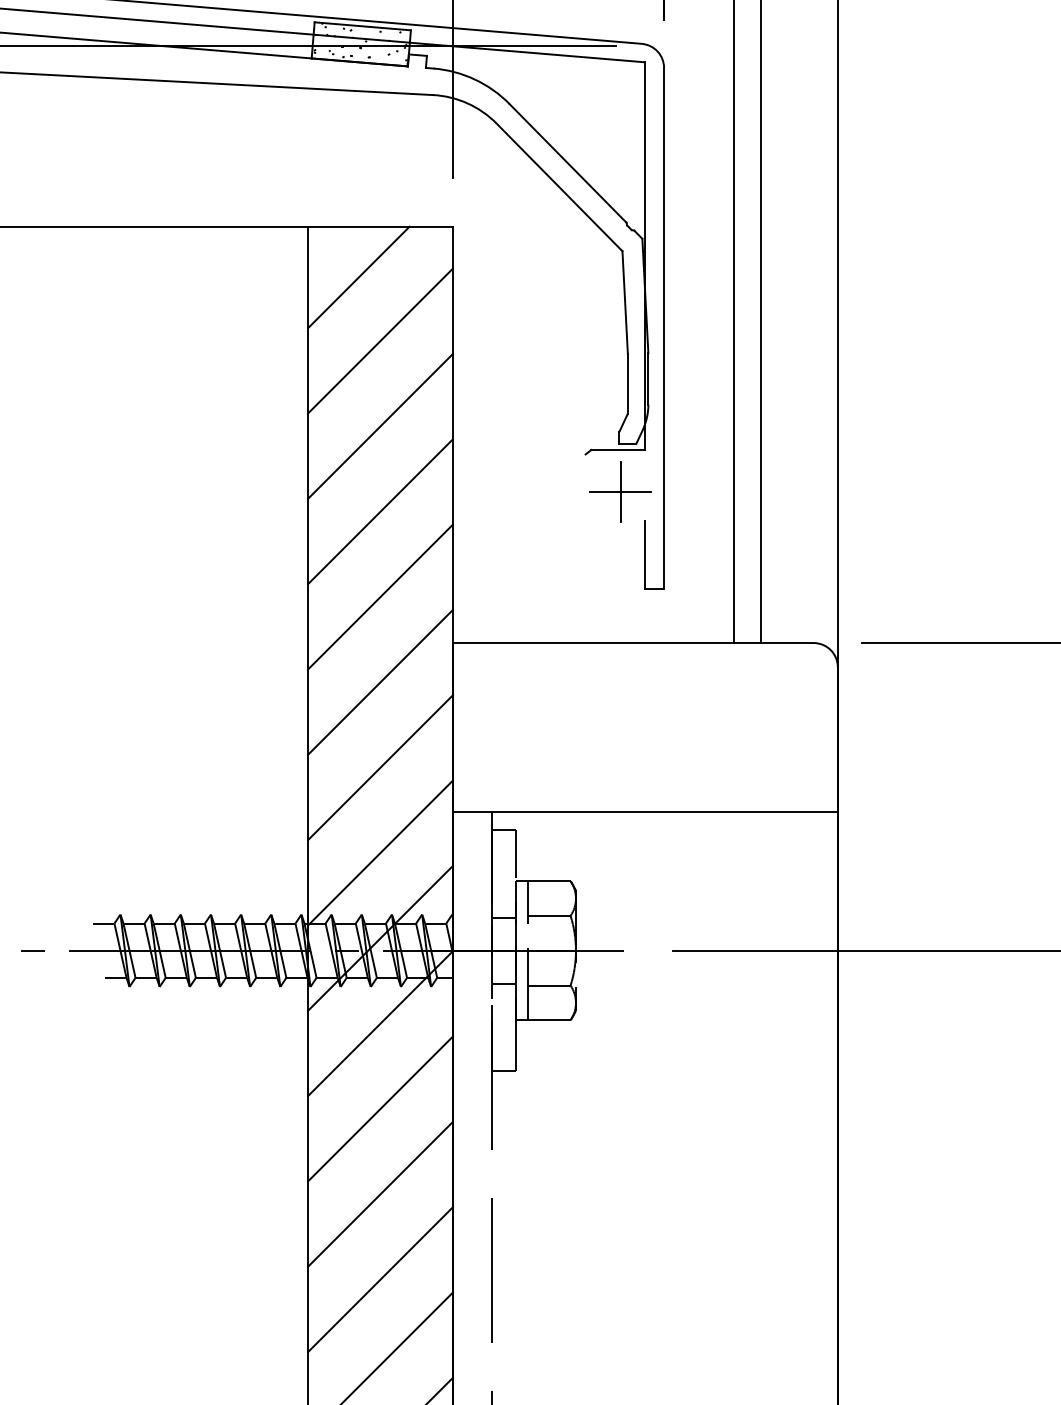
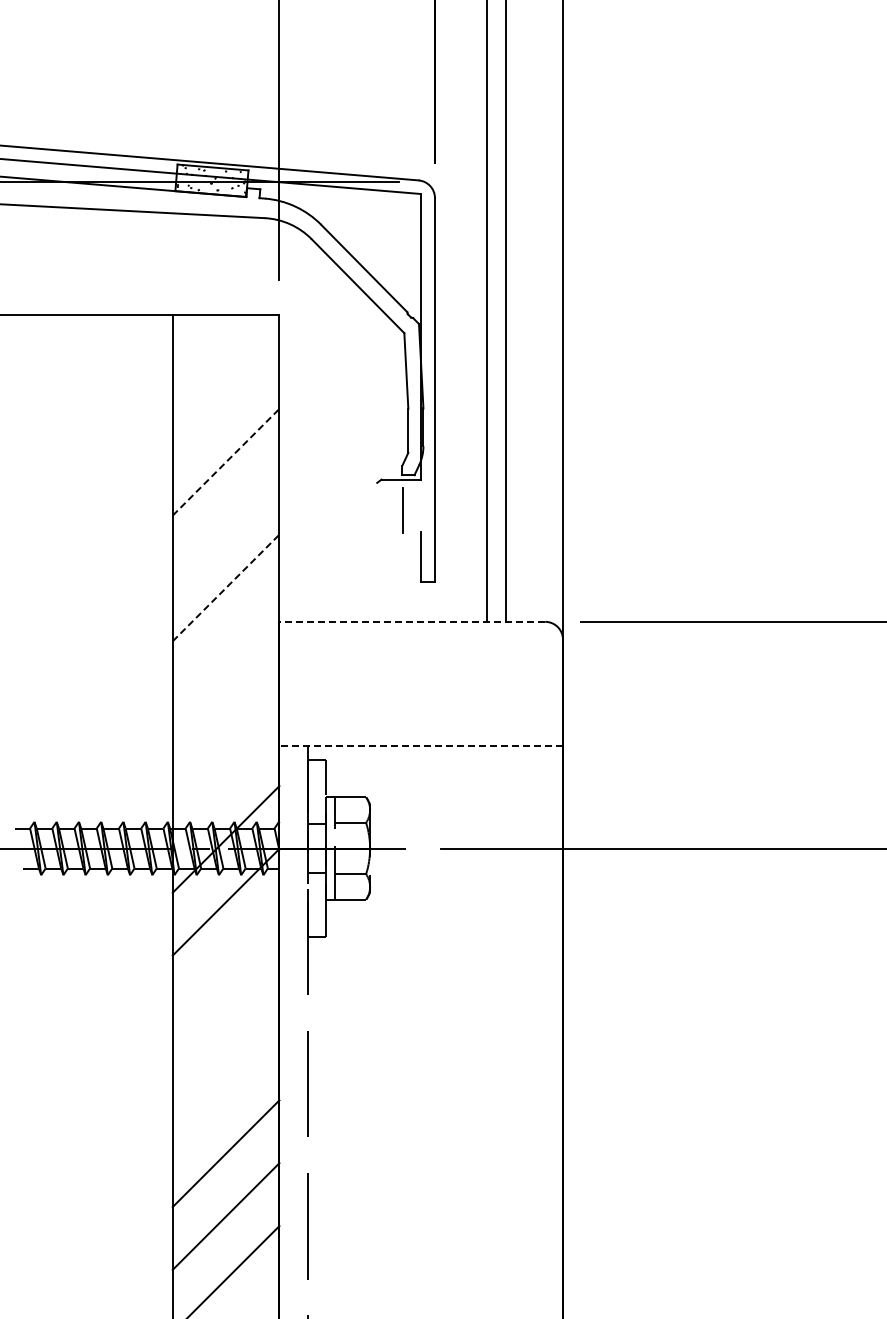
line: (357, 277) -> (209, 352), removed
line: (379, 341) -> (225, 399), removed
line: (381, 425) -> (226, 461), solid -> dashed
line: (619, 491) -> (402, 510), removed
line: (379, 510) -> (225, 524), removed
line: (381, 596) -> (226, 587), solid -> dashed
line: (633, 642) -> (412, 621), solid -> dashed
line: (379, 681) -> (225, 650), removed
line: (379, 767) -> (225, 713), removed
line: (645, 812) -> (421, 746), solid -> dashed
line: (379, 852) -> (225, 776), removed
line: (379, 1108) -> (225, 964), removed
line: (379, 1193) -> (225, 1027), removed
line: (379, 1279) -> (225, 1090), removed

